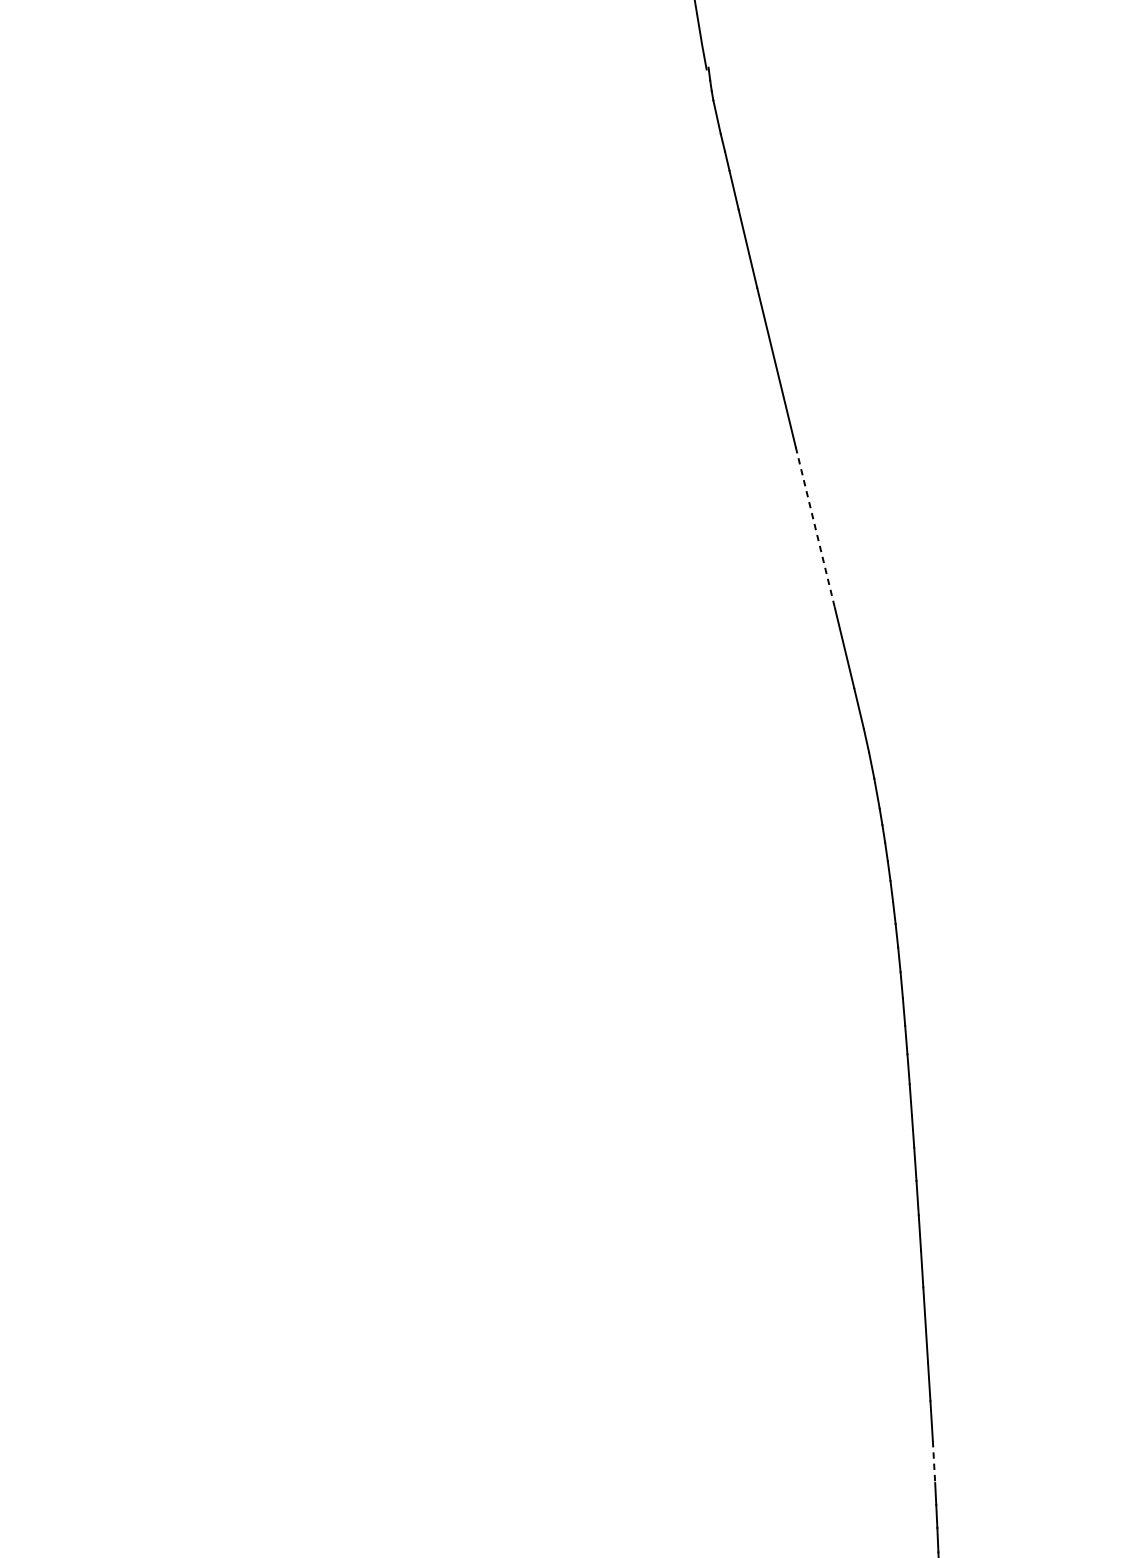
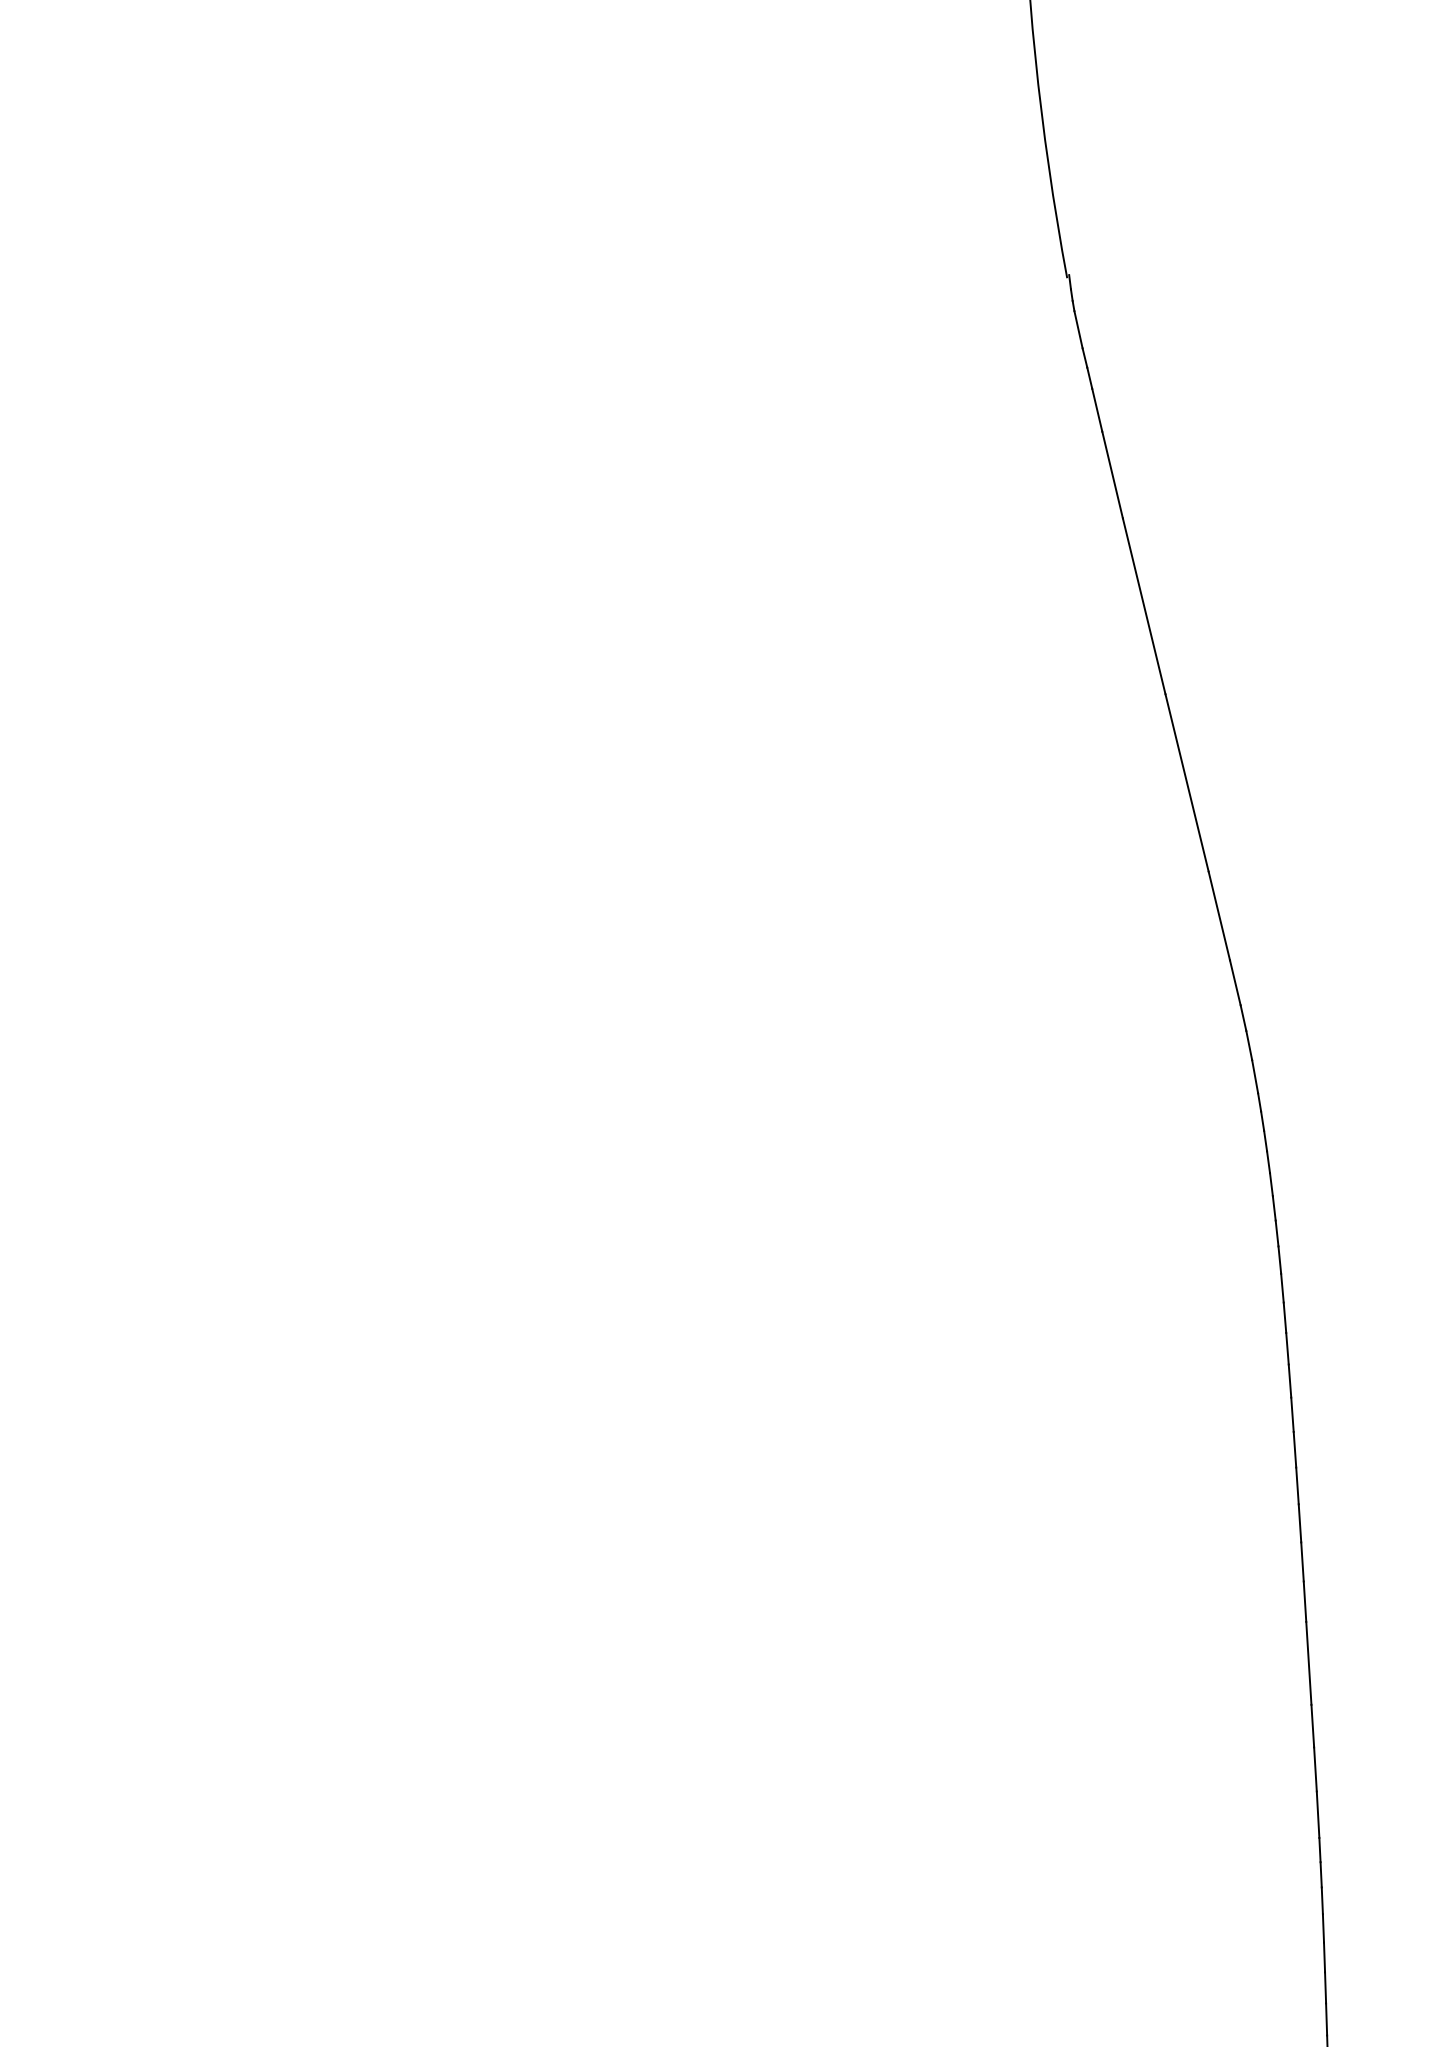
line: (815, 528) -> (1187, 783), dashed -> solid
line: (934, 1462) -> (1318, 1815), dashed -> solid

